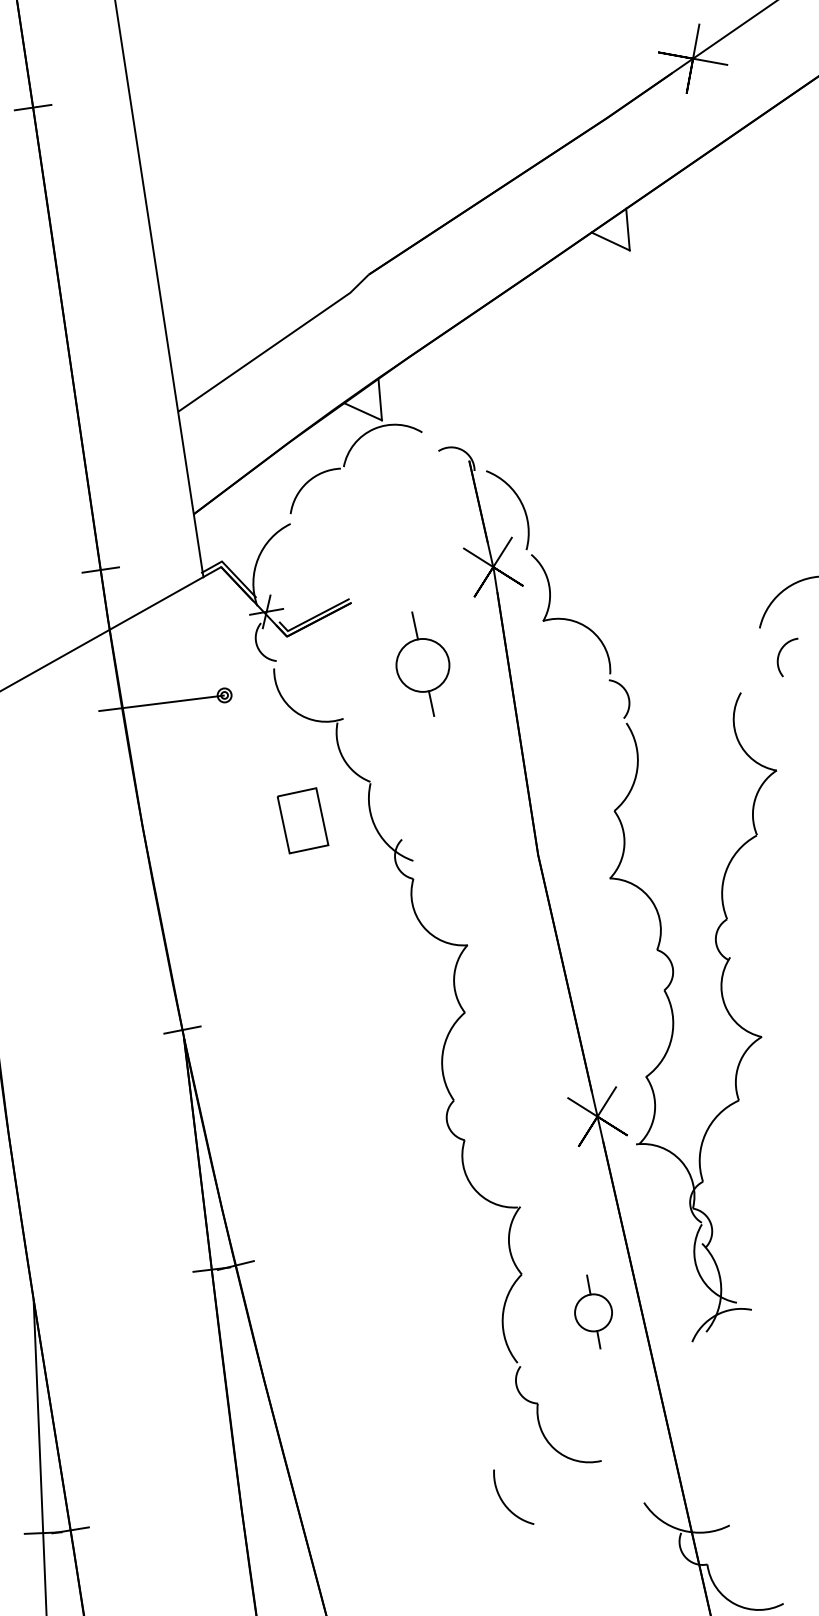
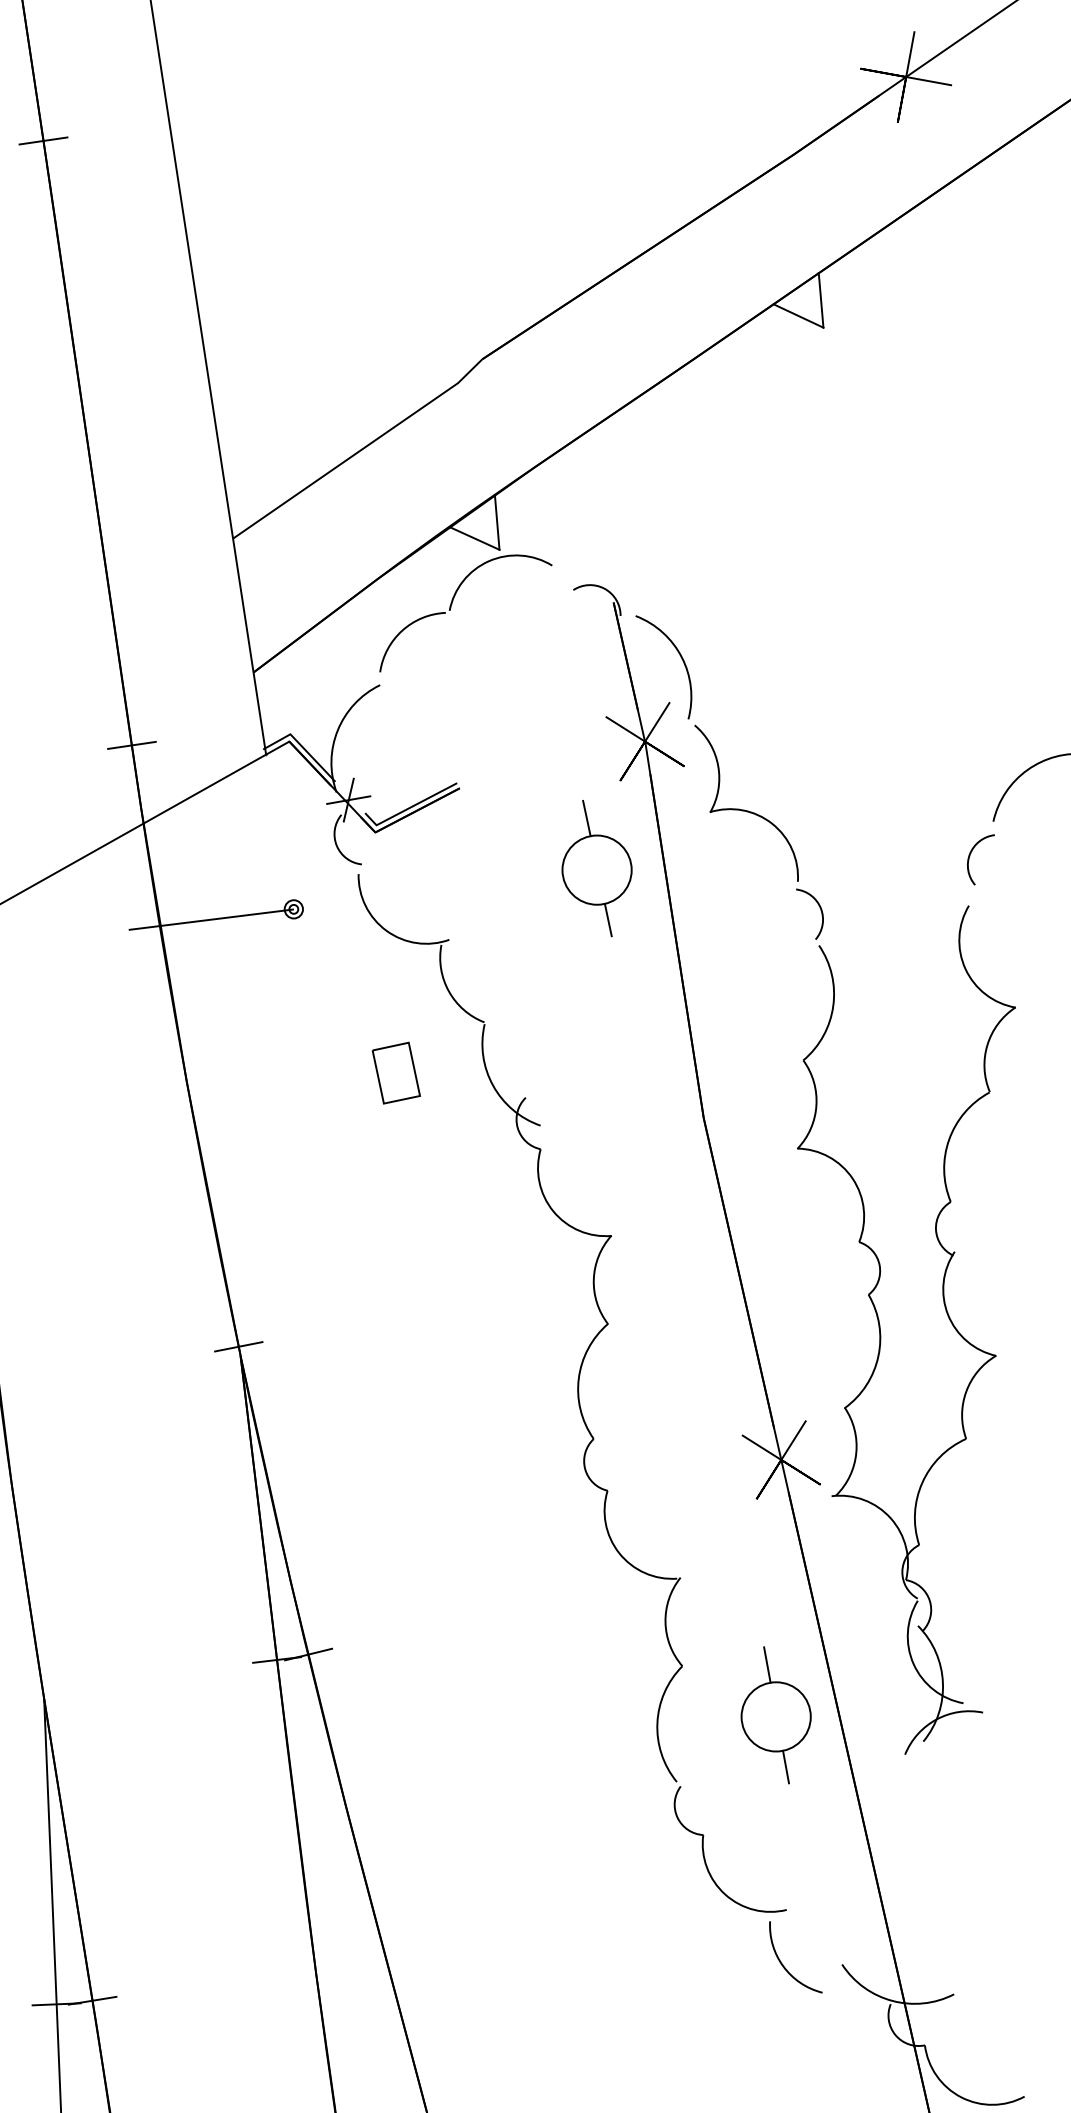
curve: (779, 655) -> (970, 856), moved
part: (422, 664) -> (596, 868), moved
part: (303, 820) -> (396, 1072), size x0.71
part: (593, 1312) -> (775, 1715), size x1.43
curve: (504, 1502) -> (783, 1964), moved

